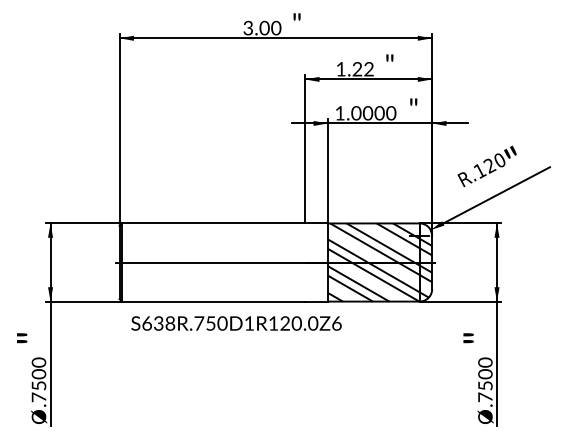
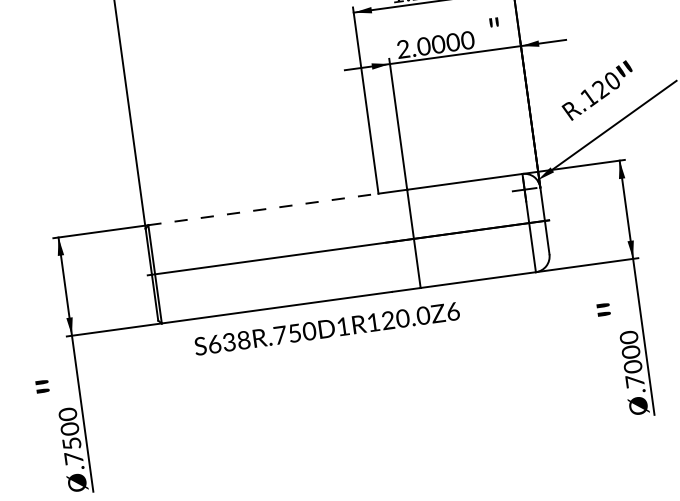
text: (339, 113) -> (402, 49), 1.0000 -> 2.0000
line: (213, 223) -> (263, 209), solid -> dashed
hatch: (379, 262) -> (478, 229), removed
text: (236, 323) -> (327, 328), moved
text: (485, 385) -> (633, 366), .7500 -> .7000

